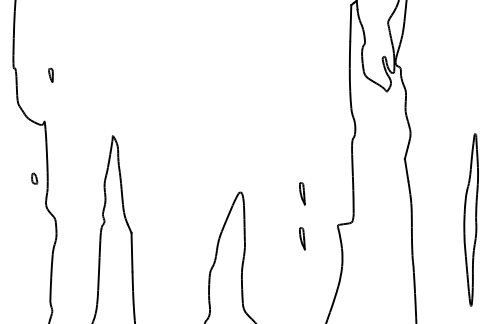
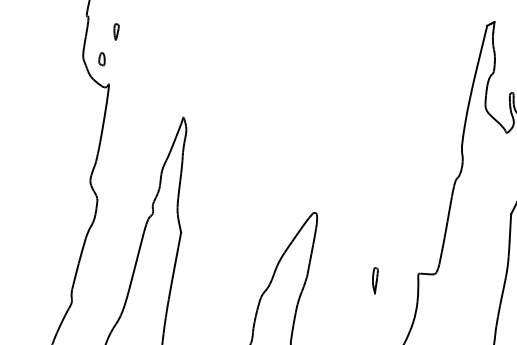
part: (50, 74) -> (115, 30), moved
part: (34, 178) -> (102, 58), moved
part: (302, 193) -> (385, 228), removed

